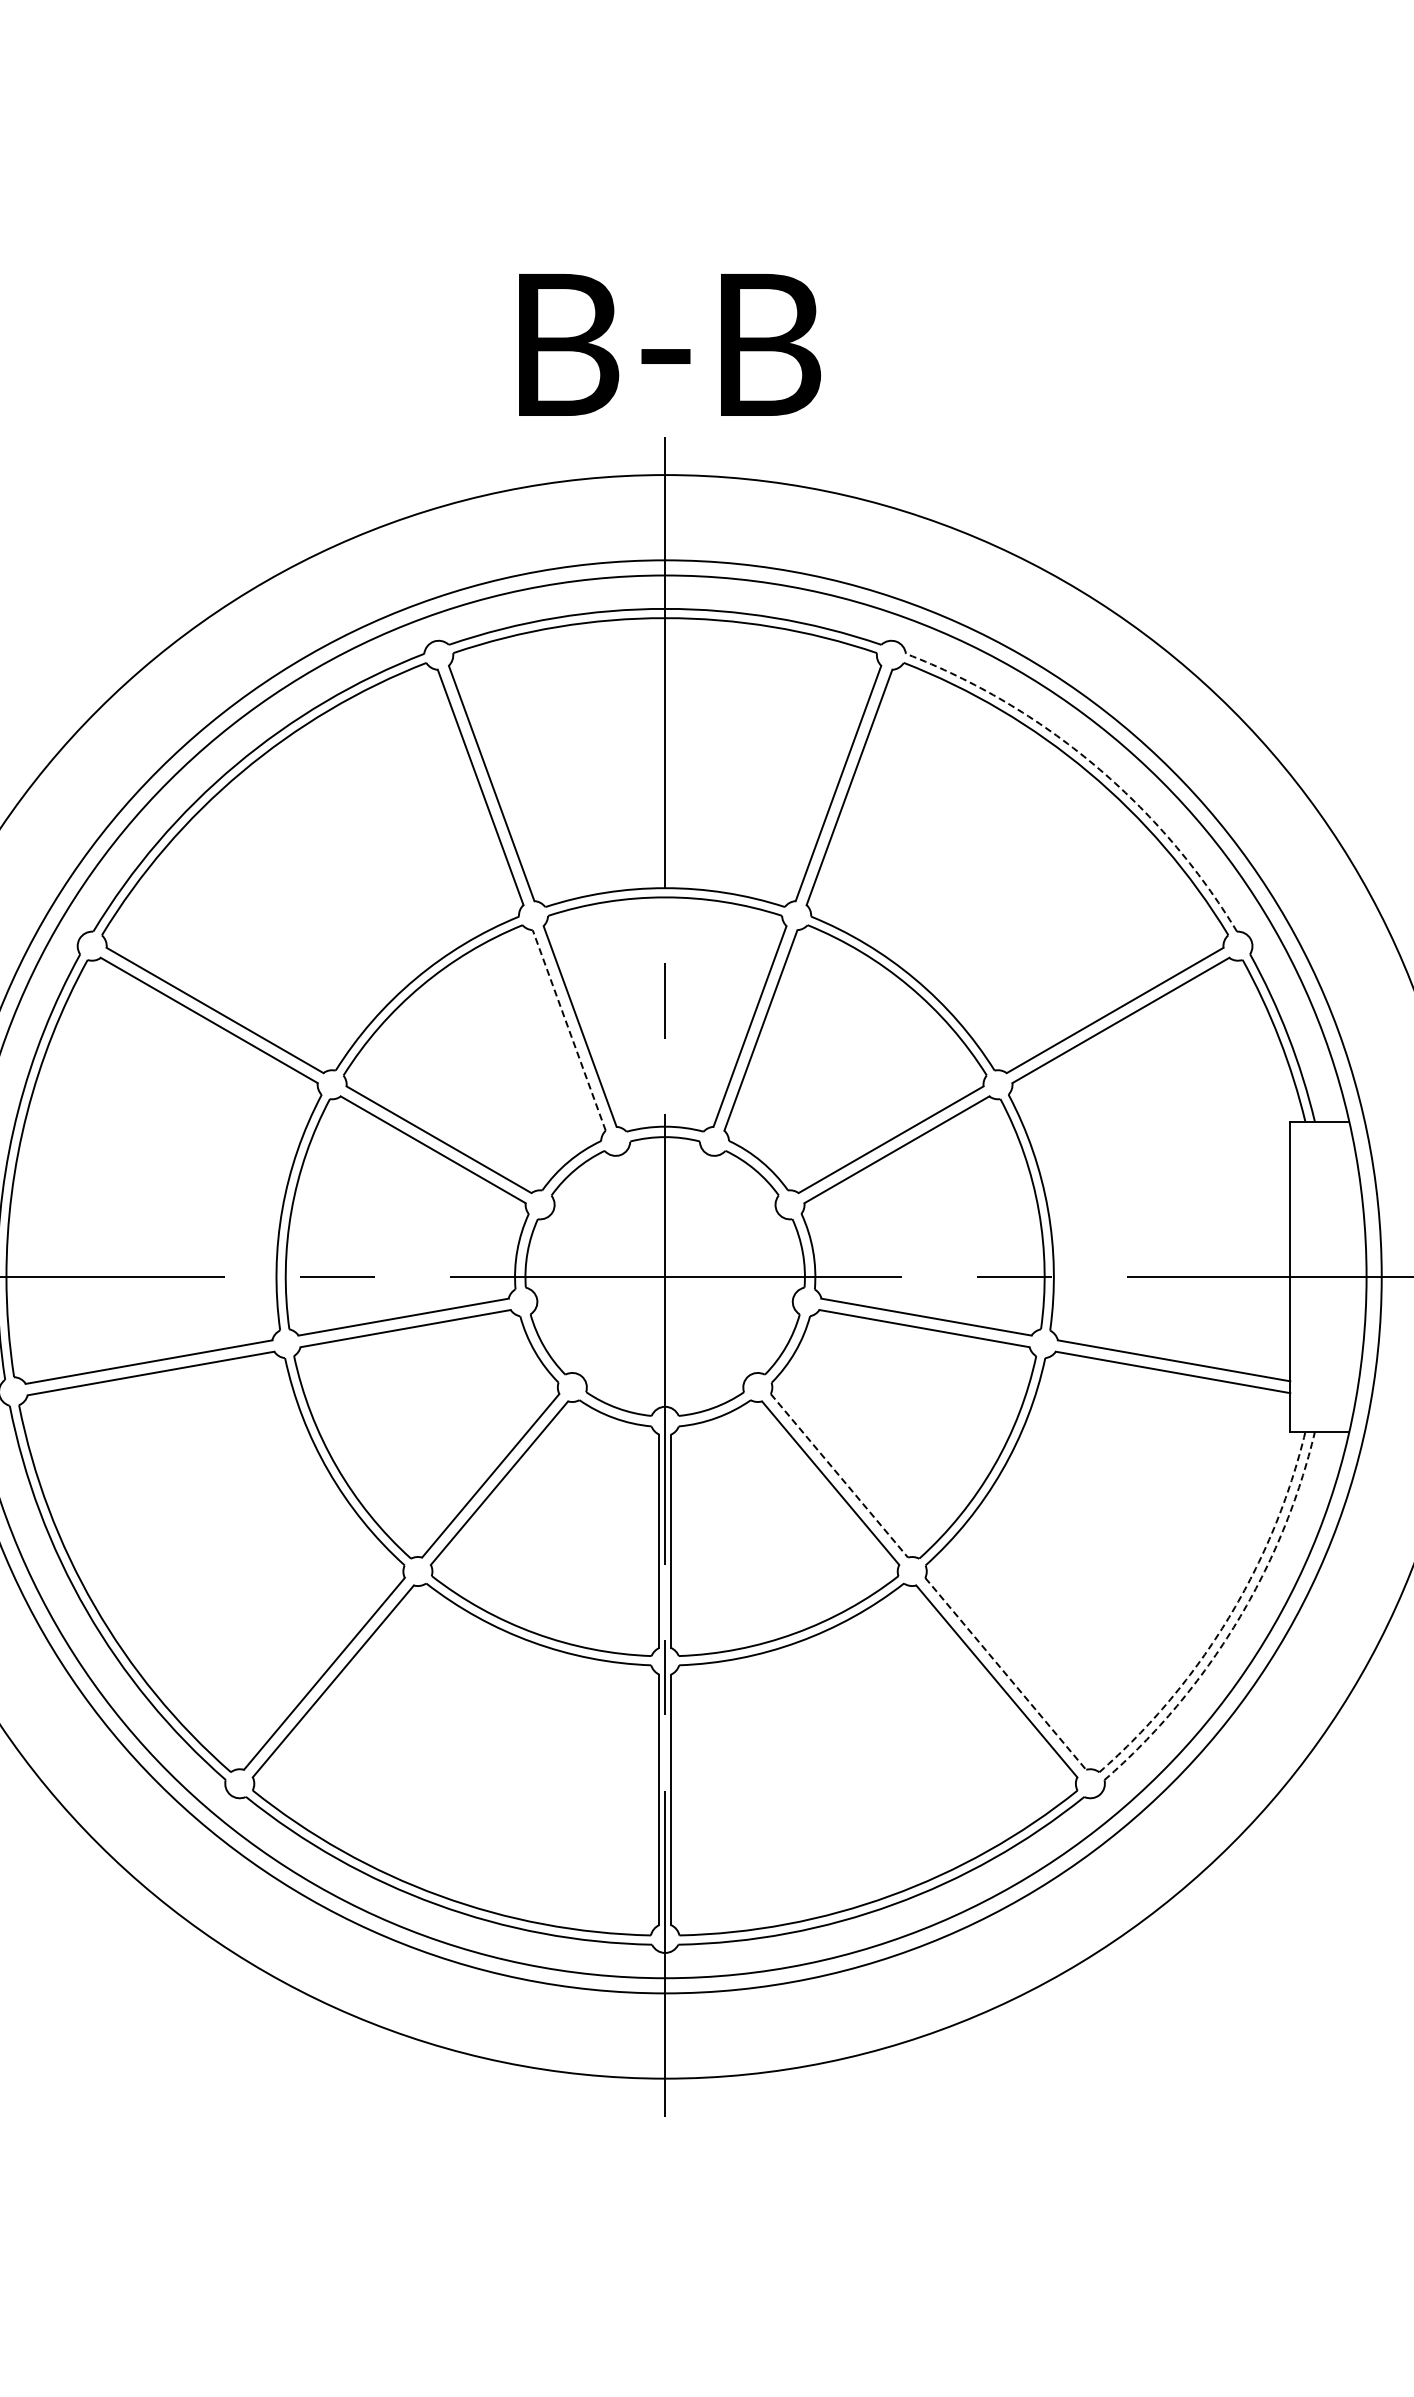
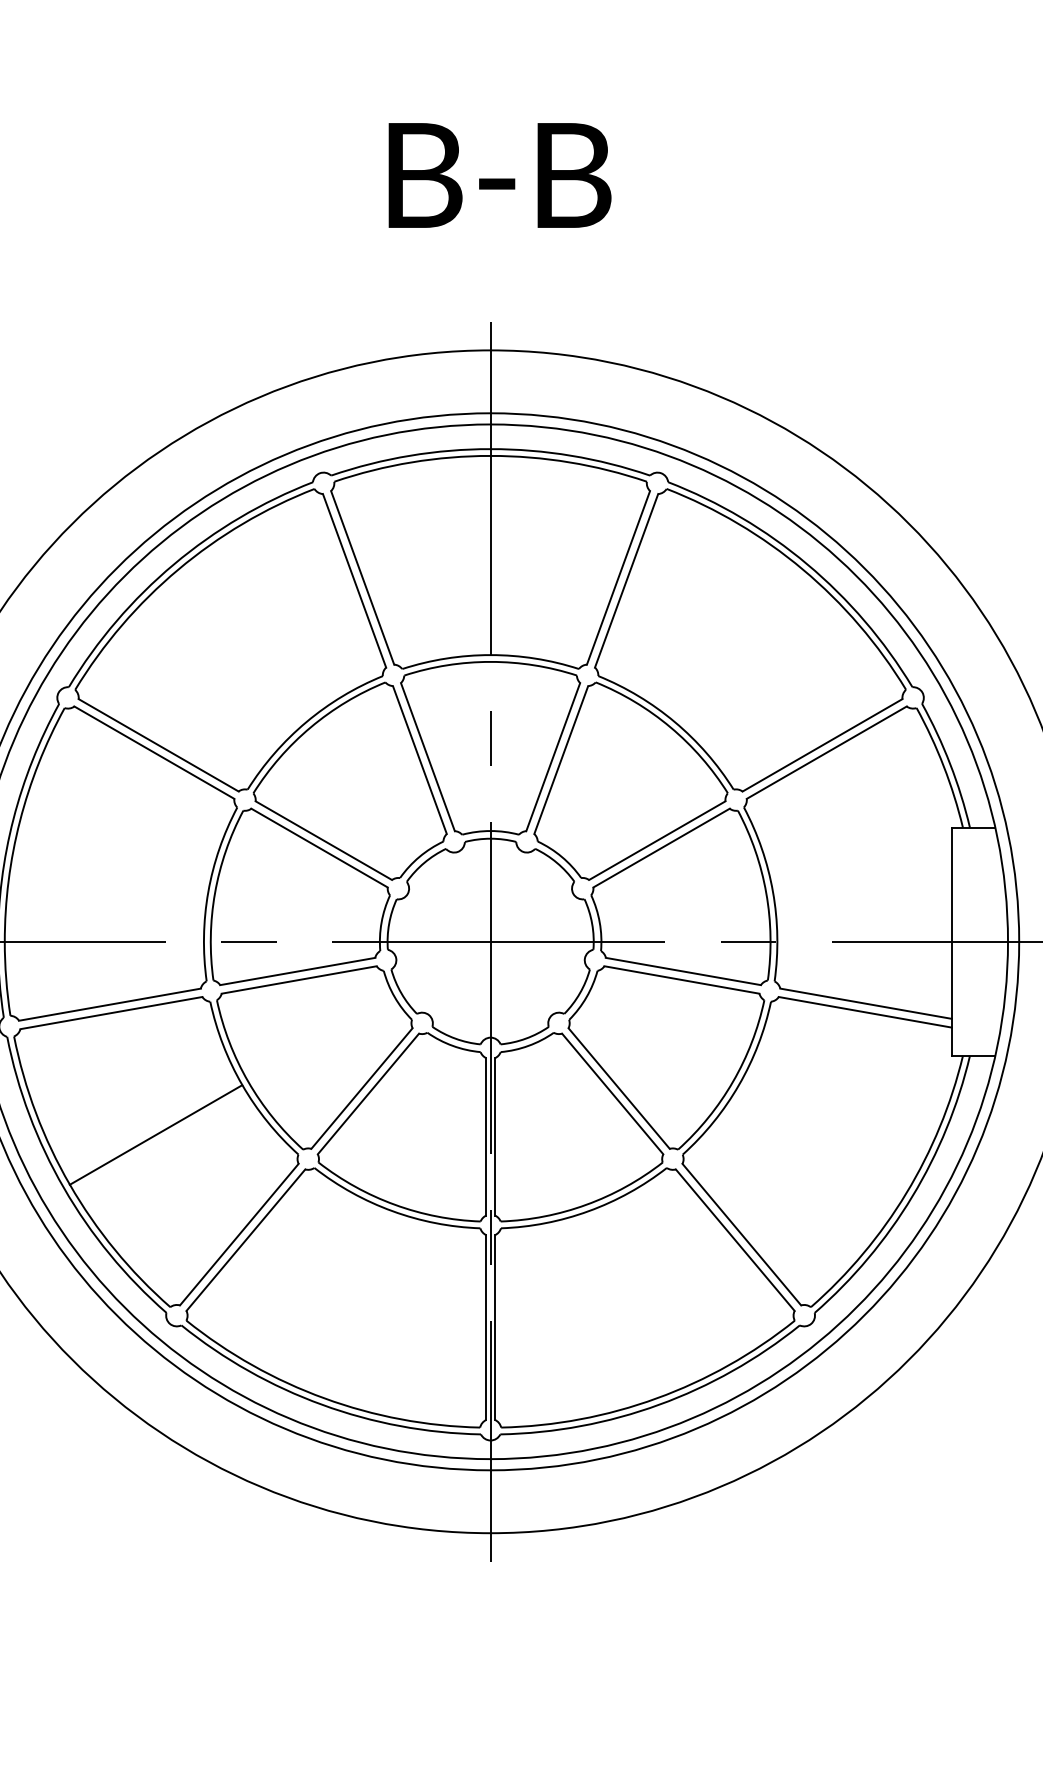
text: (669, 344) -> (499, 175), moved
arc: (1094, 765) -> (807, 564), dashed -> solid
line: (569, 1030) -> (420, 760), dashed -> solid
line: (839, 1475) -> (619, 1088), dashed -> solid
line: (211, 1538) -> (156, 1134), added
arc: (1228, 1617) -> (906, 1193), dashed -> solid
arc: (1236, 1622) -> (912, 1196), dashed -> solid
line: (1006, 1674) -> (742, 1235), dashed -> solid

